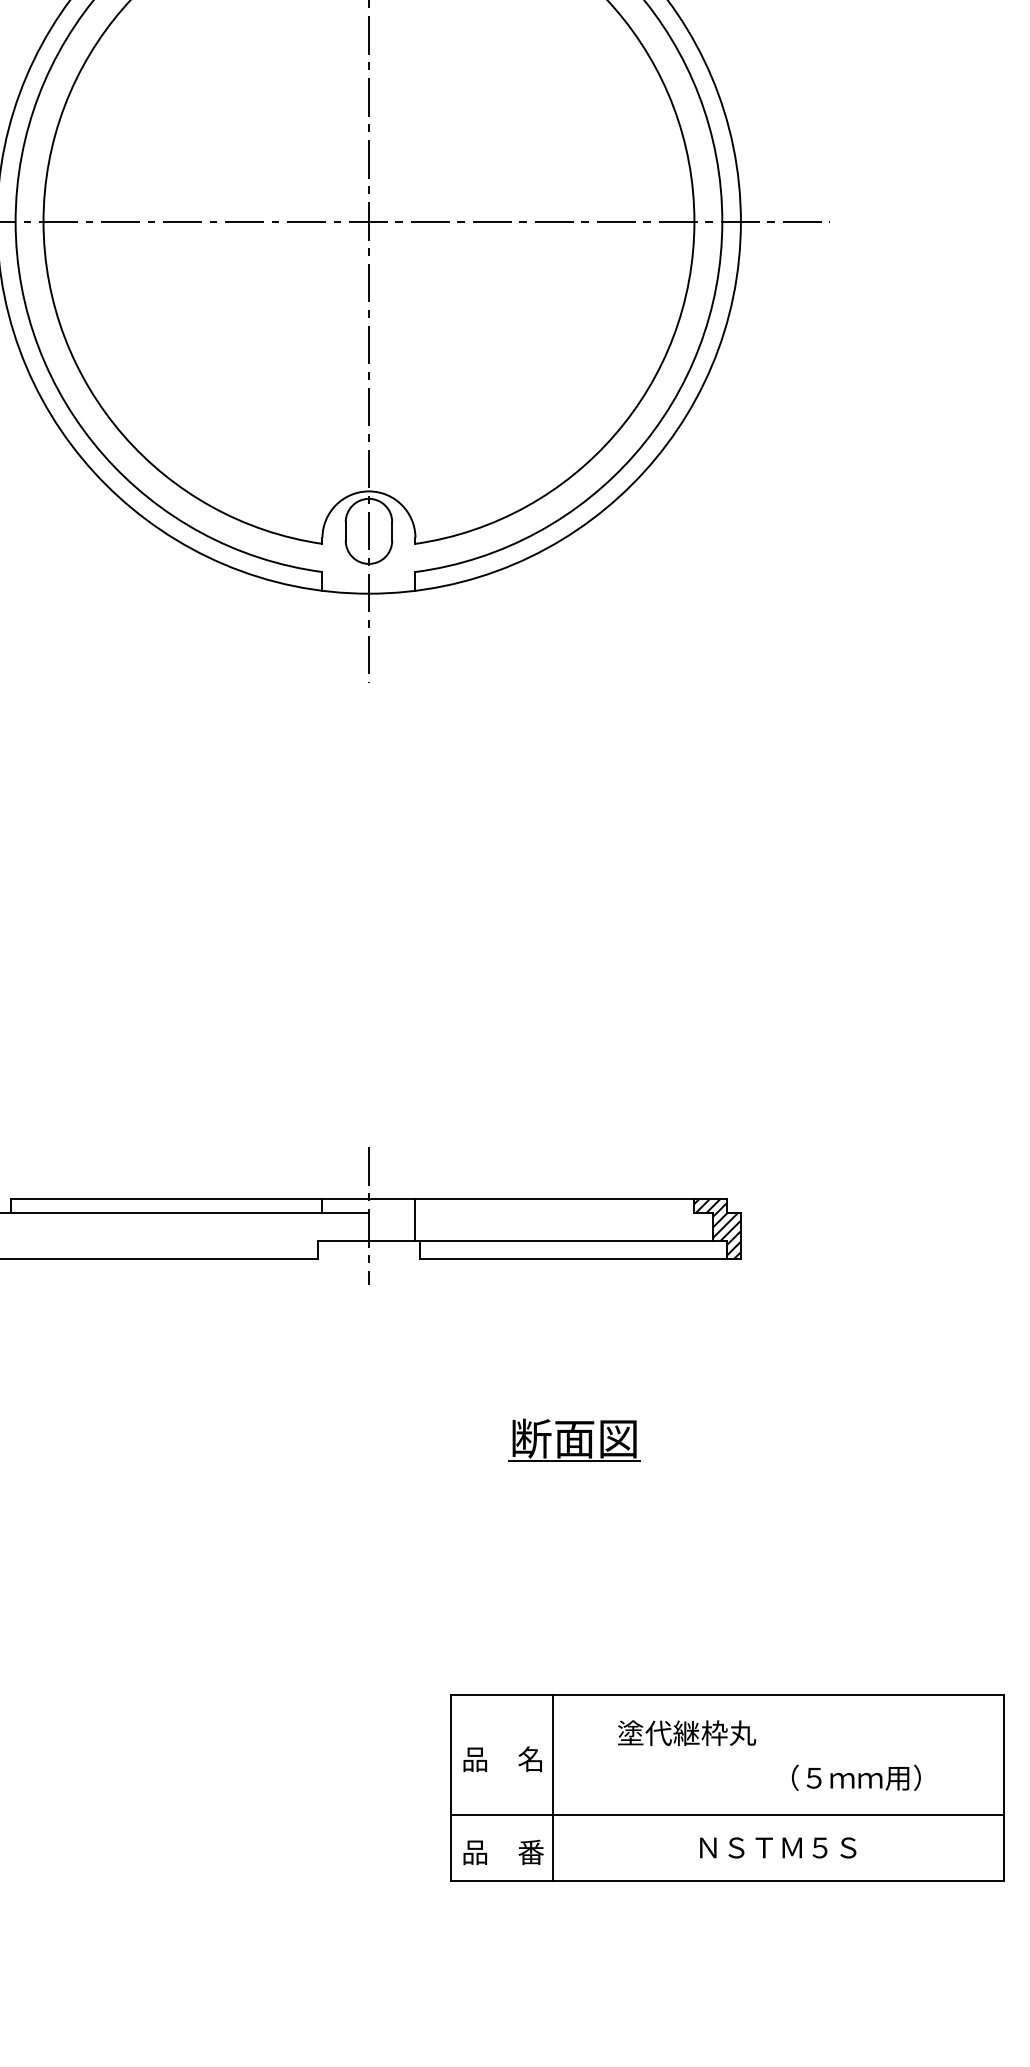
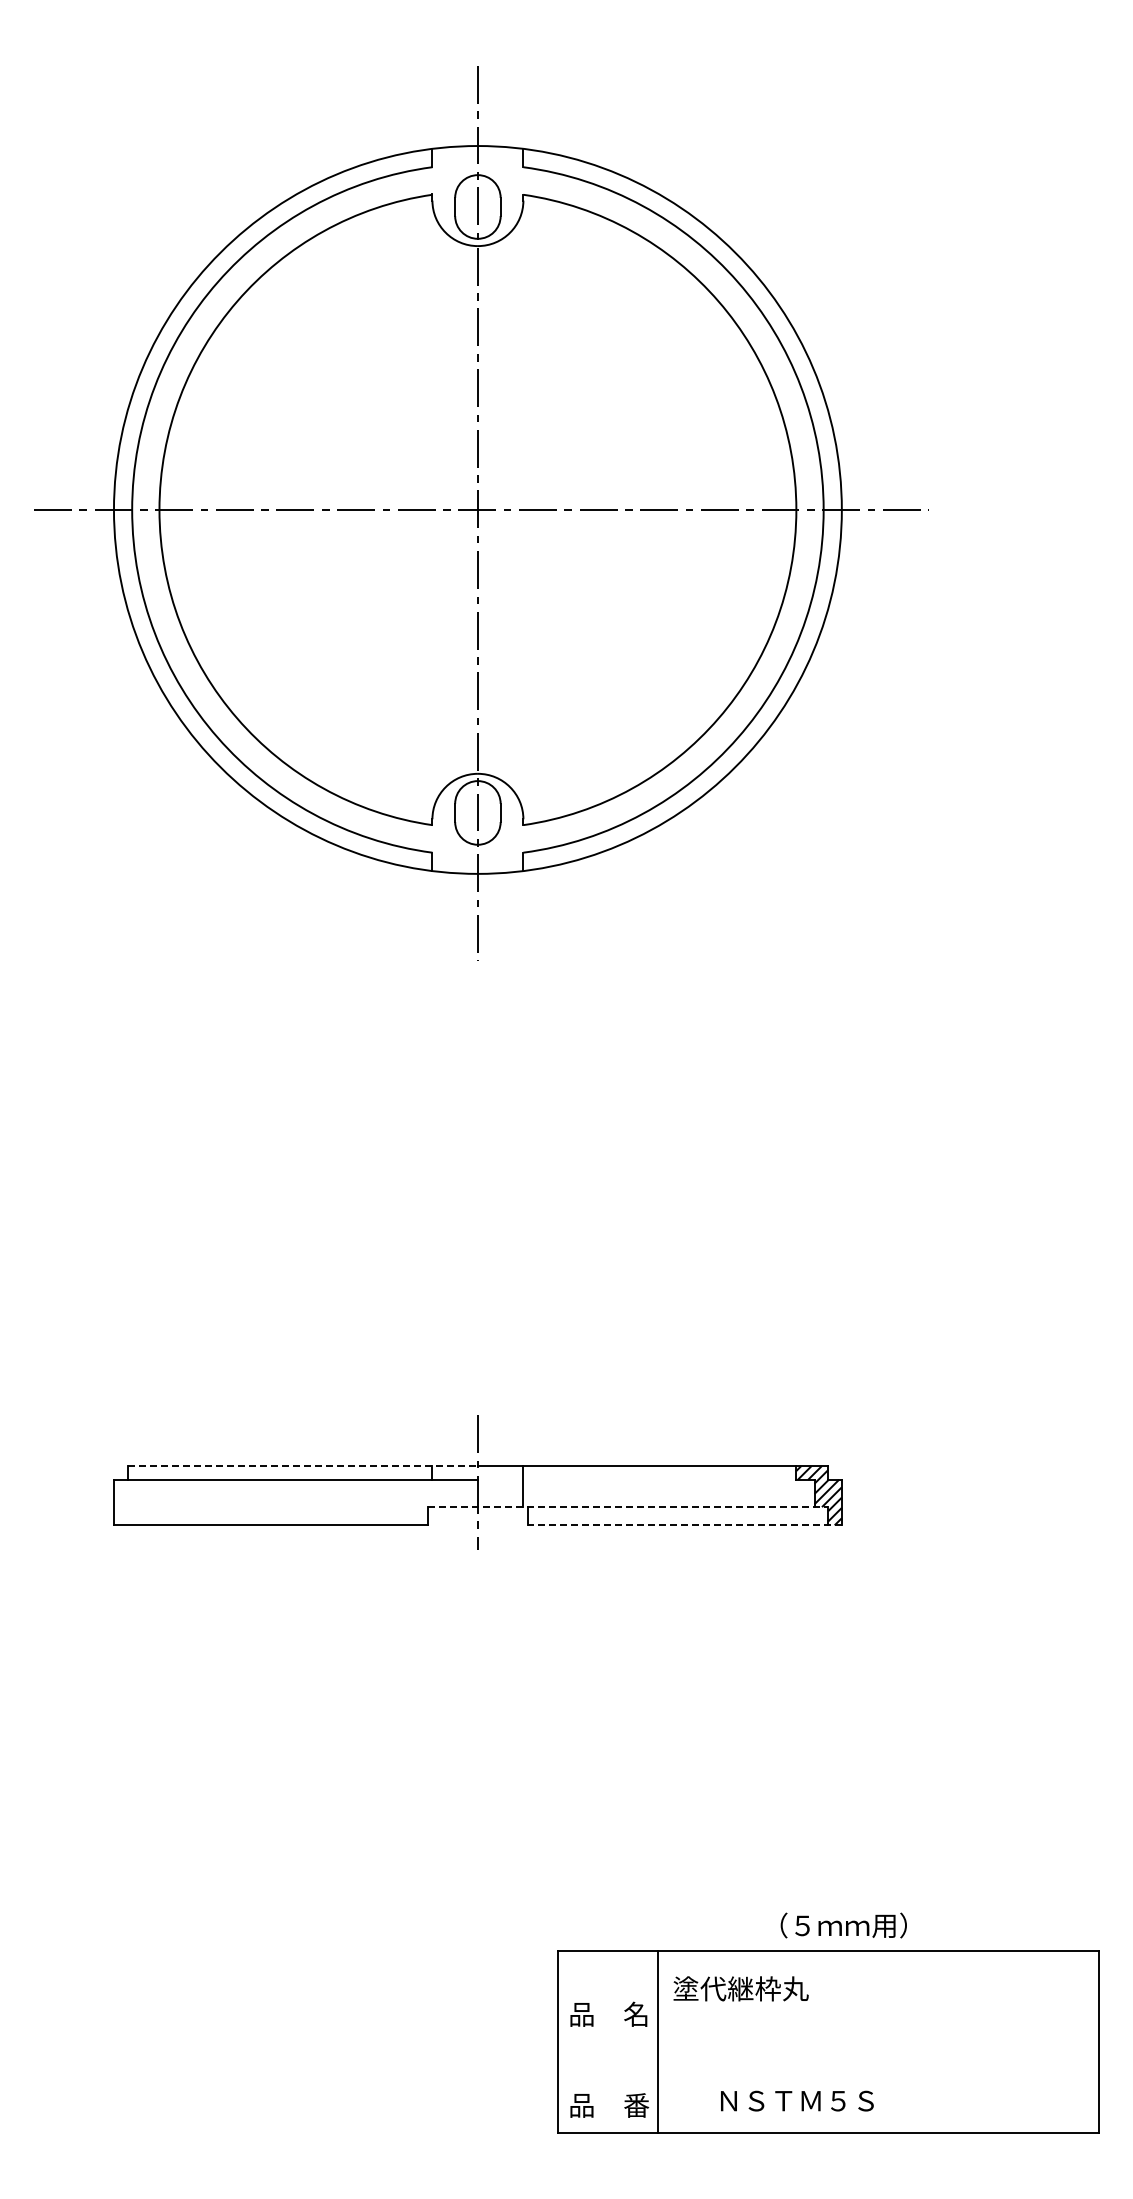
line: (190, 1199) -> (303, 1466), solid -> dashed
line: (522, 1241) -> (628, 1507), solid -> dashed
line: (580, 1259) -> (684, 1525), solid -> dashed
part: (573, 1440) -> (678, 1702), removed
text: (686, 1732) -> (740, 1988), moved
text: (856, 1777) -> (843, 1925), moved
line: (727, 1815) -> (828, 2069), removed
text: (778, 1847) -> (797, 2100), moved

